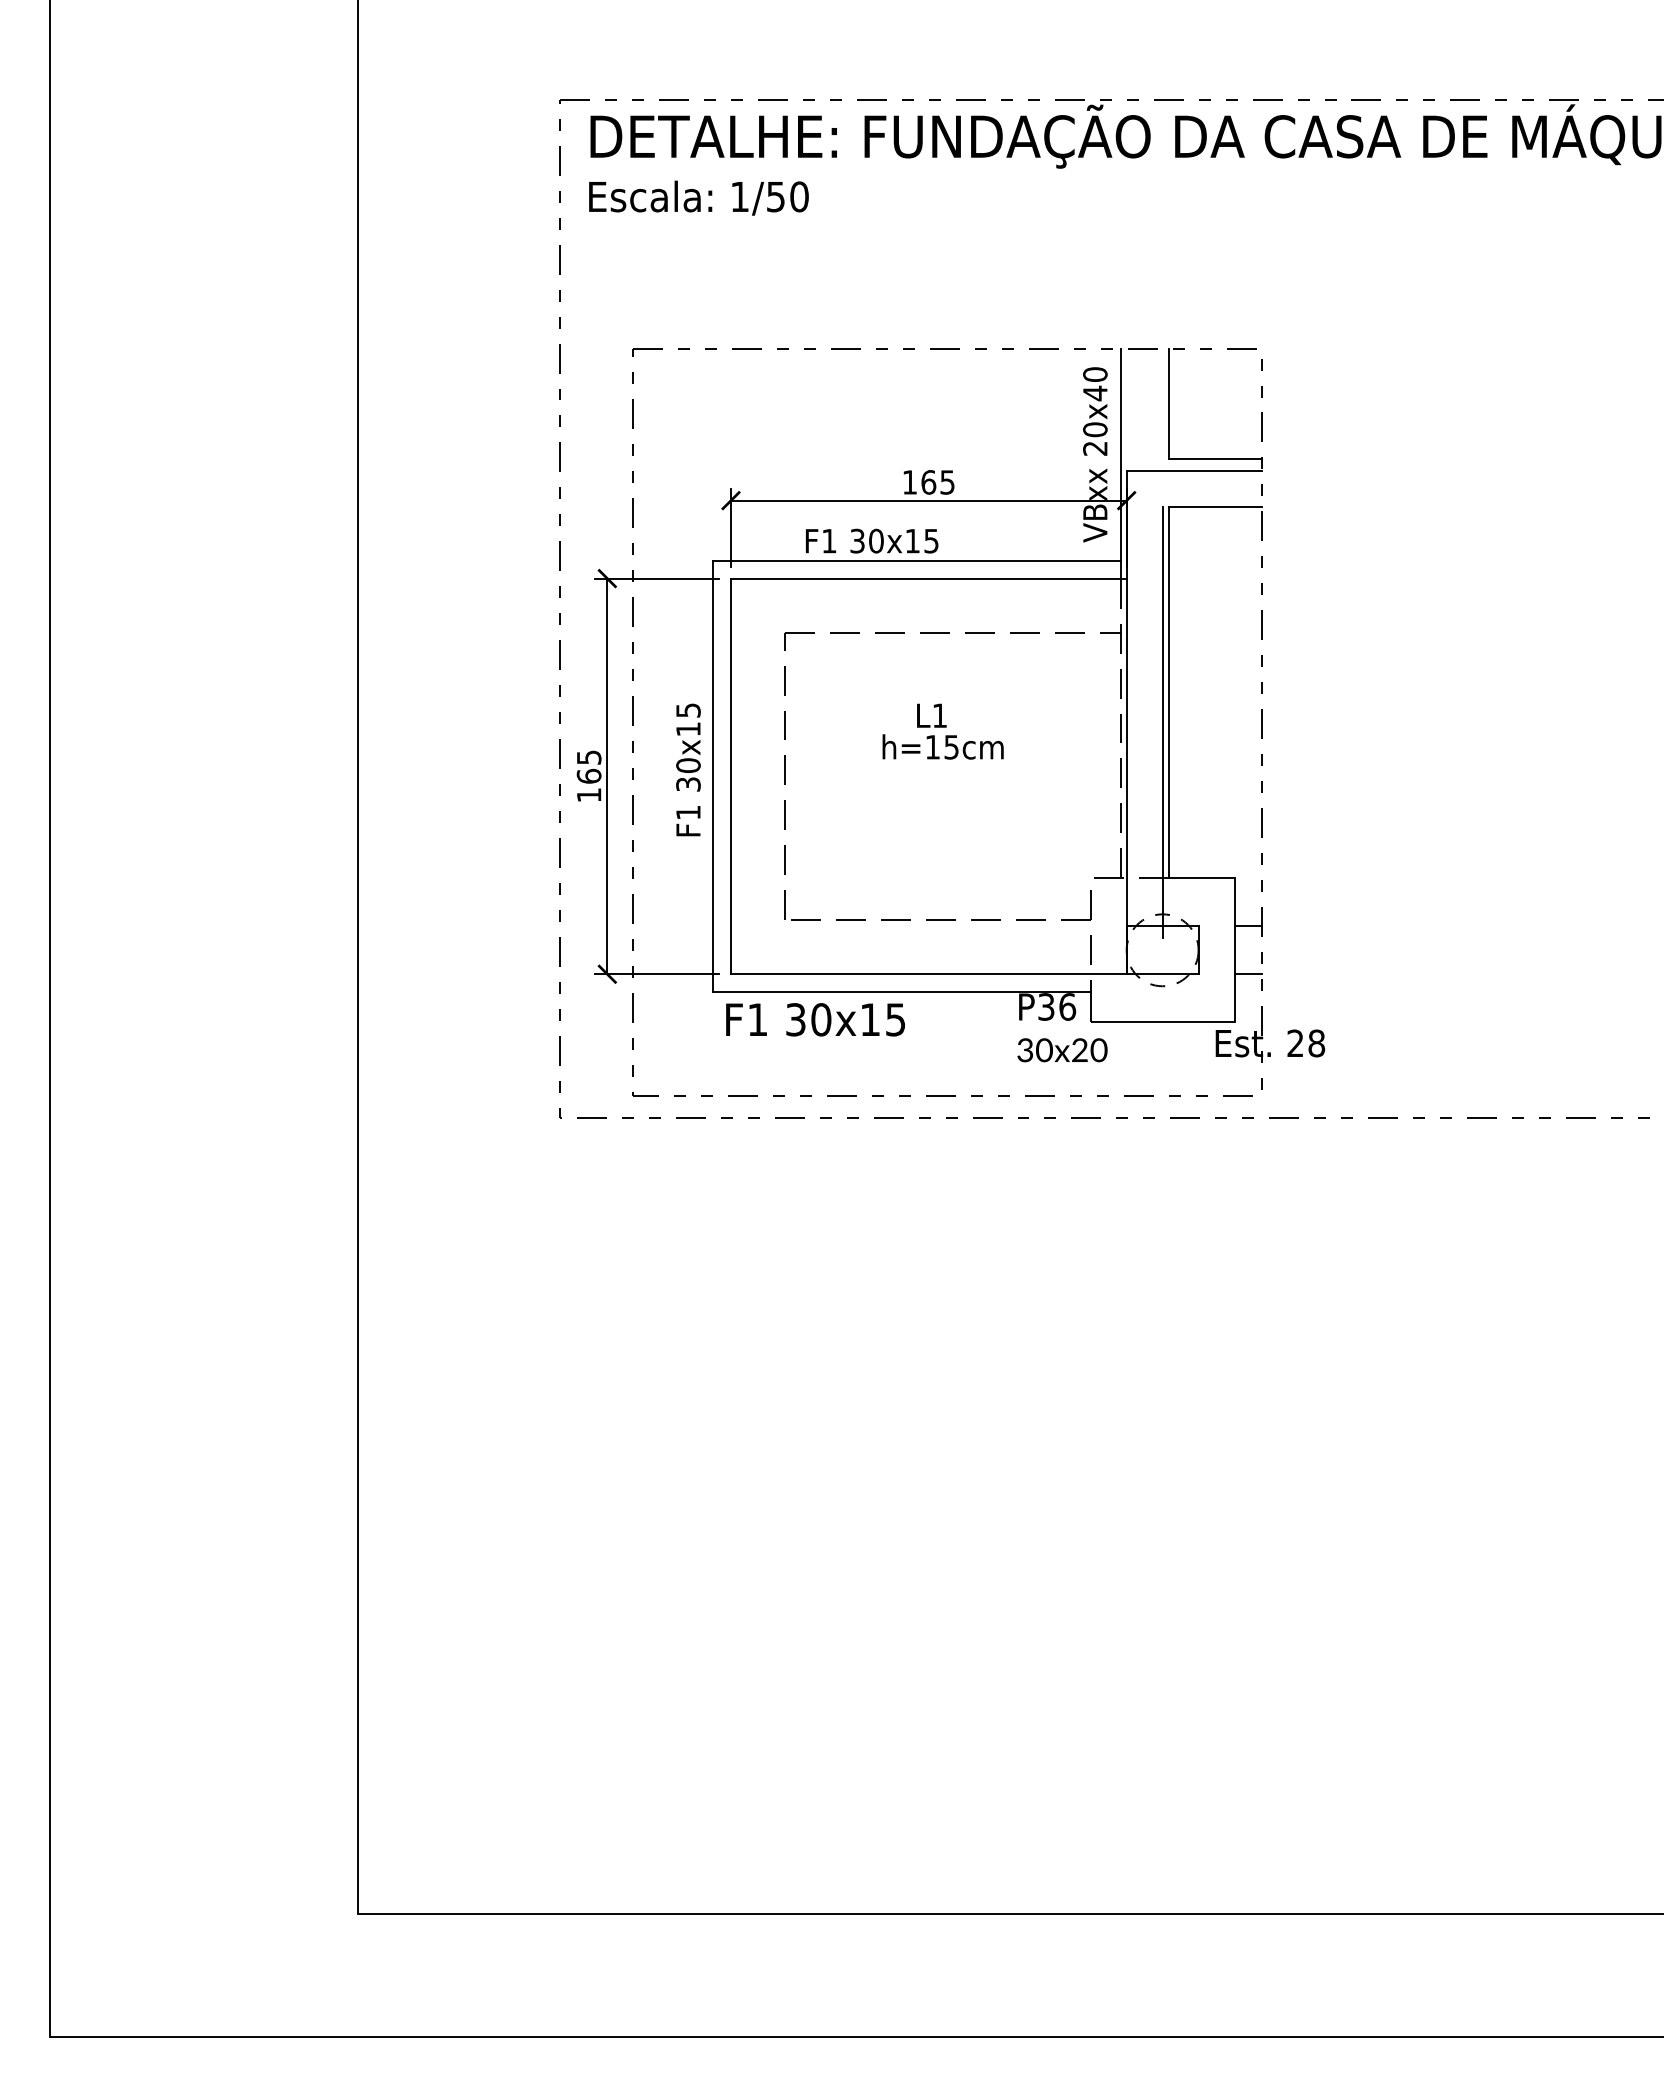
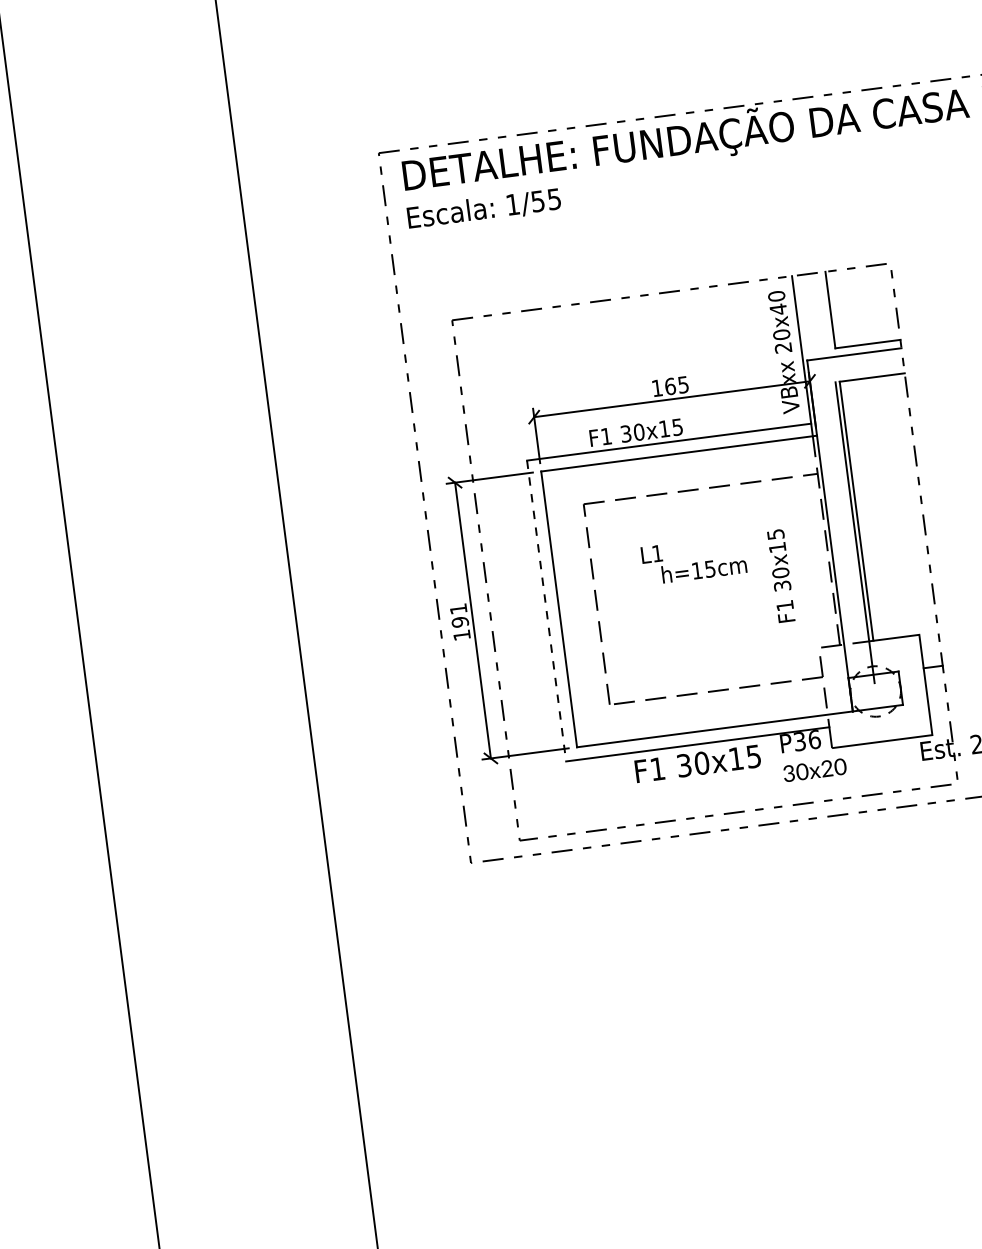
text: (799, 196) -> (554, 198), 1/50 -> 1/55
text: (931, 715) -> (651, 554), moved
text: (588, 766) -> (458, 615), 165 -> 191
text: (688, 769) -> (781, 575), moved
line: (712, 776) -> (546, 611), solid -> dashed
line: (1247, 974) -> (937, 700), removed
text: (815, 1019) -> (697, 763), moved

